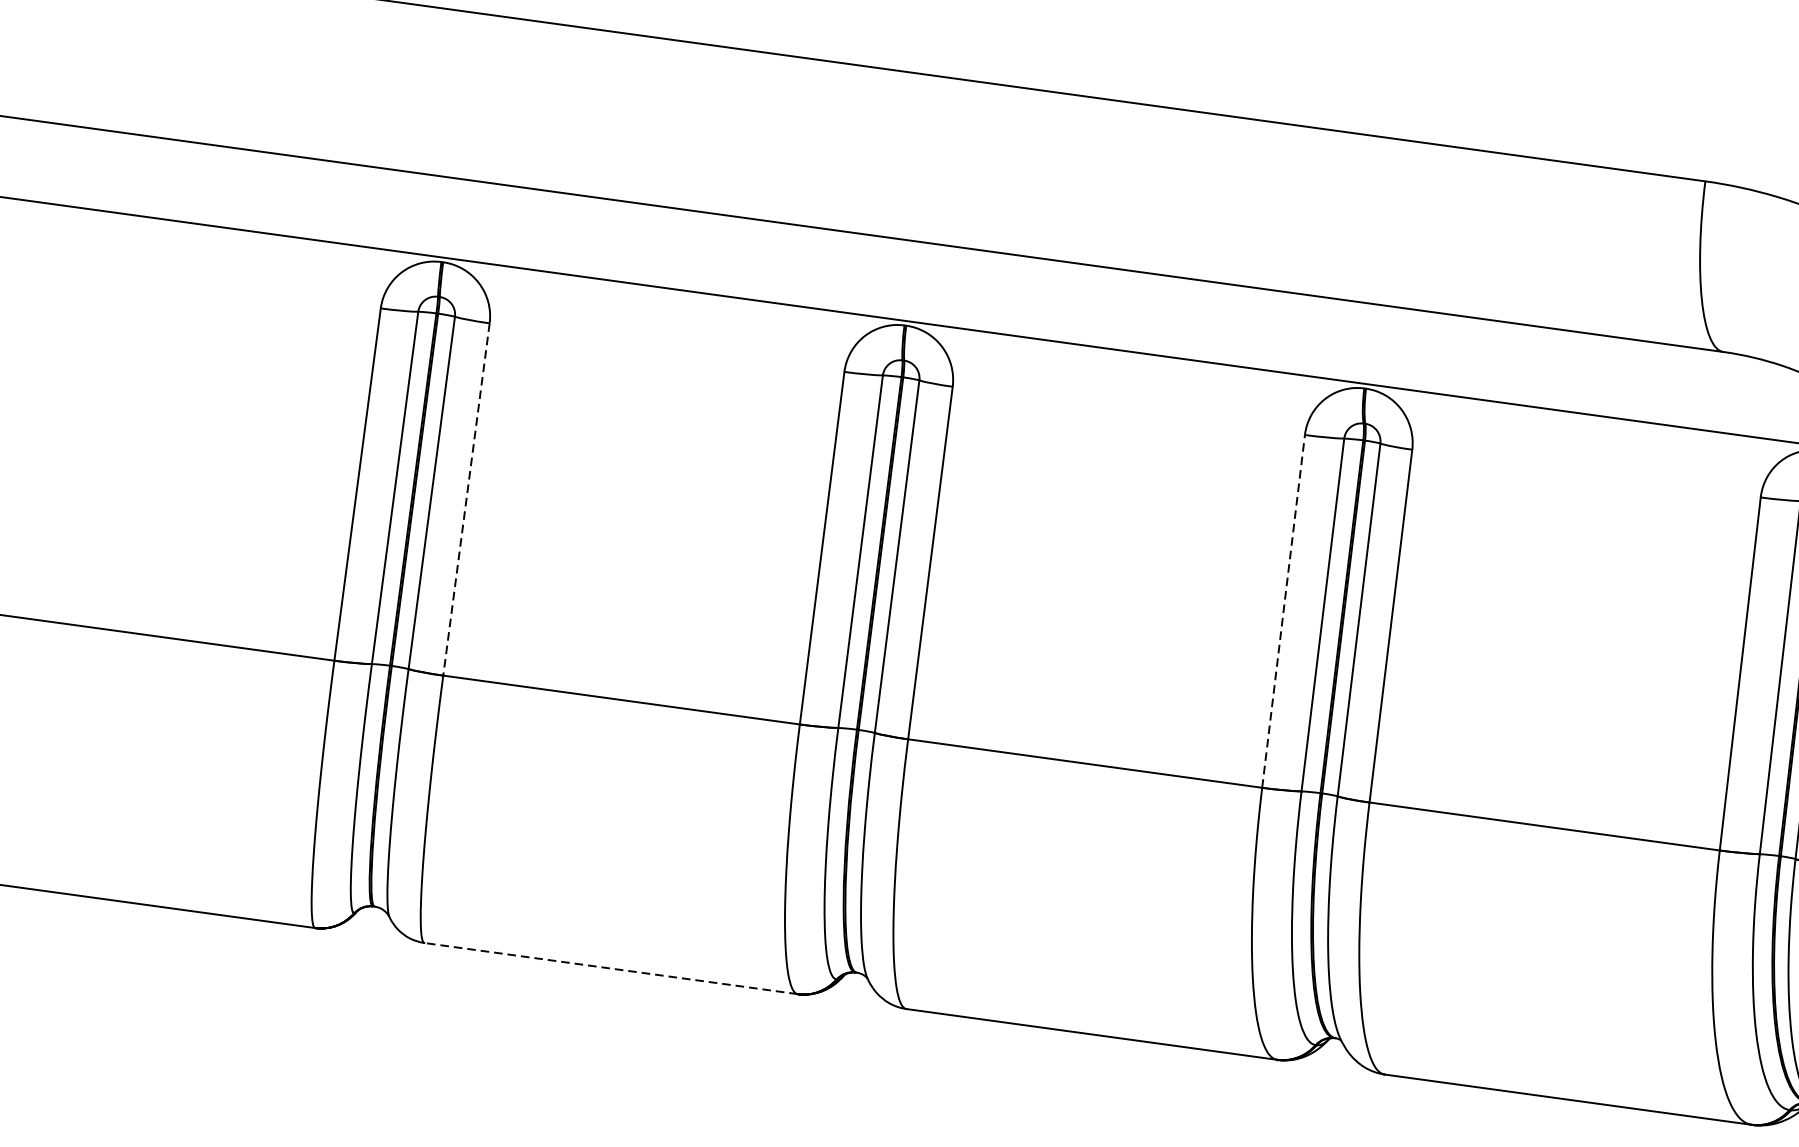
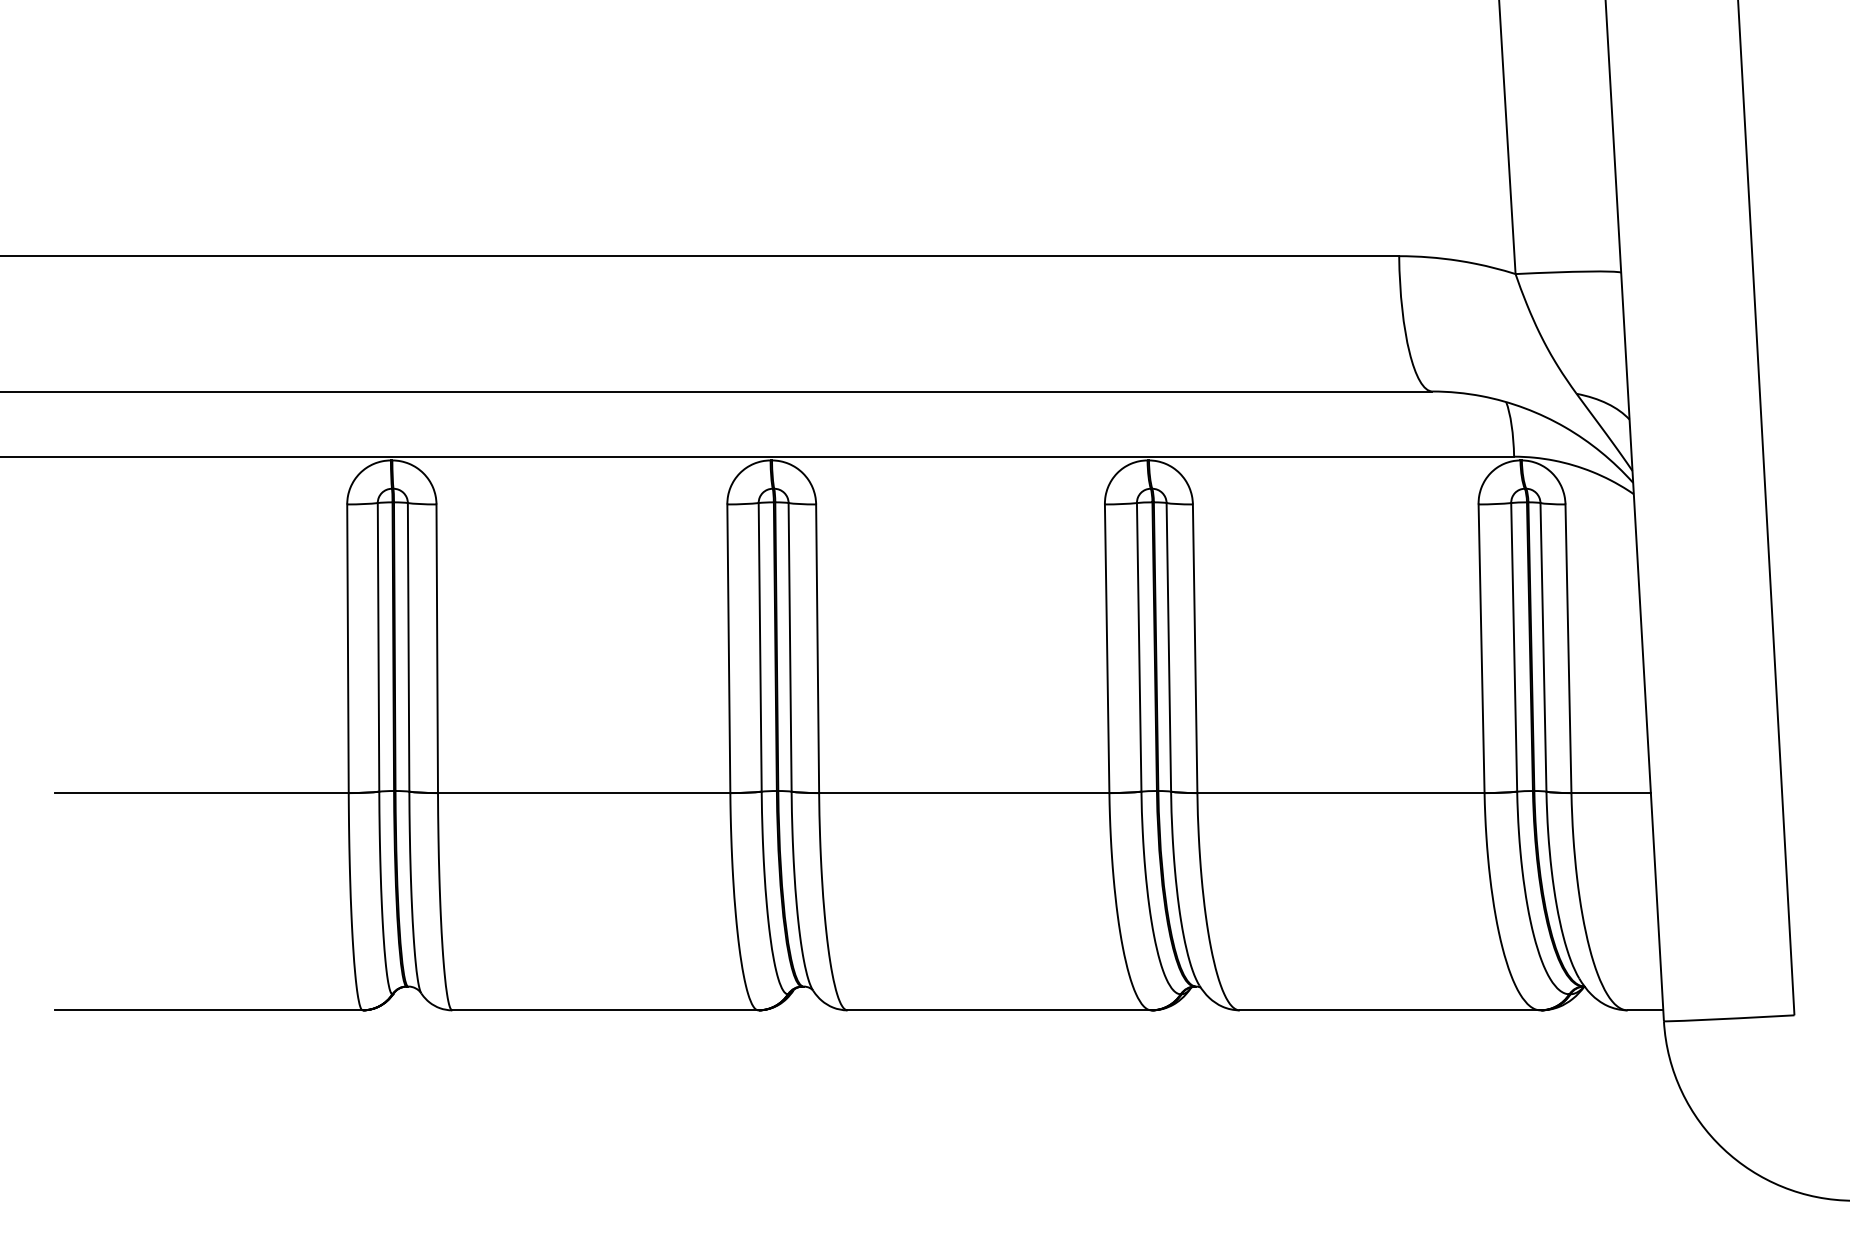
line: (466, 500) -> (437, 649), dashed -> solid
line: (1284, 611) -> (1107, 648), dashed -> solid
line: (610, 968) -> (604, 1010), dashed -> solid

